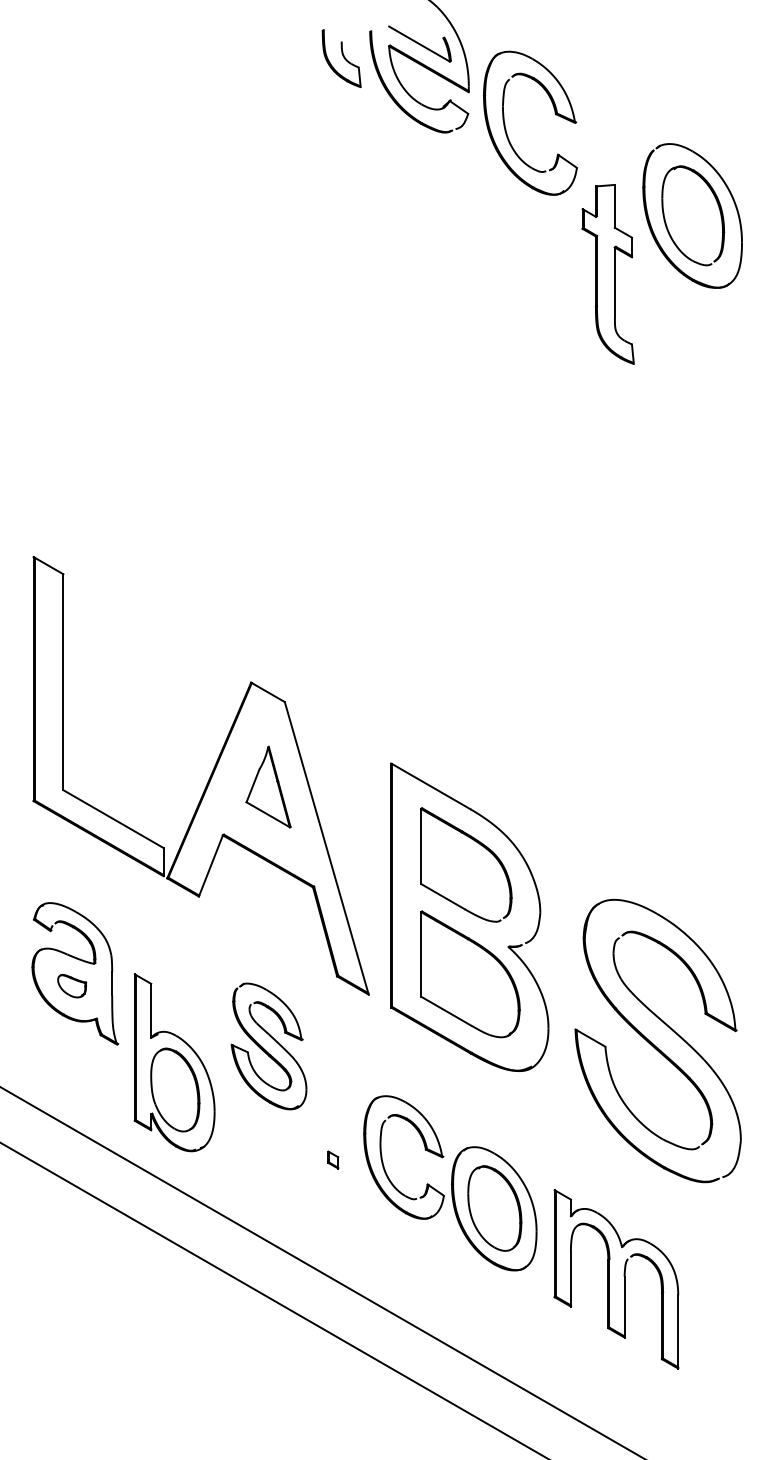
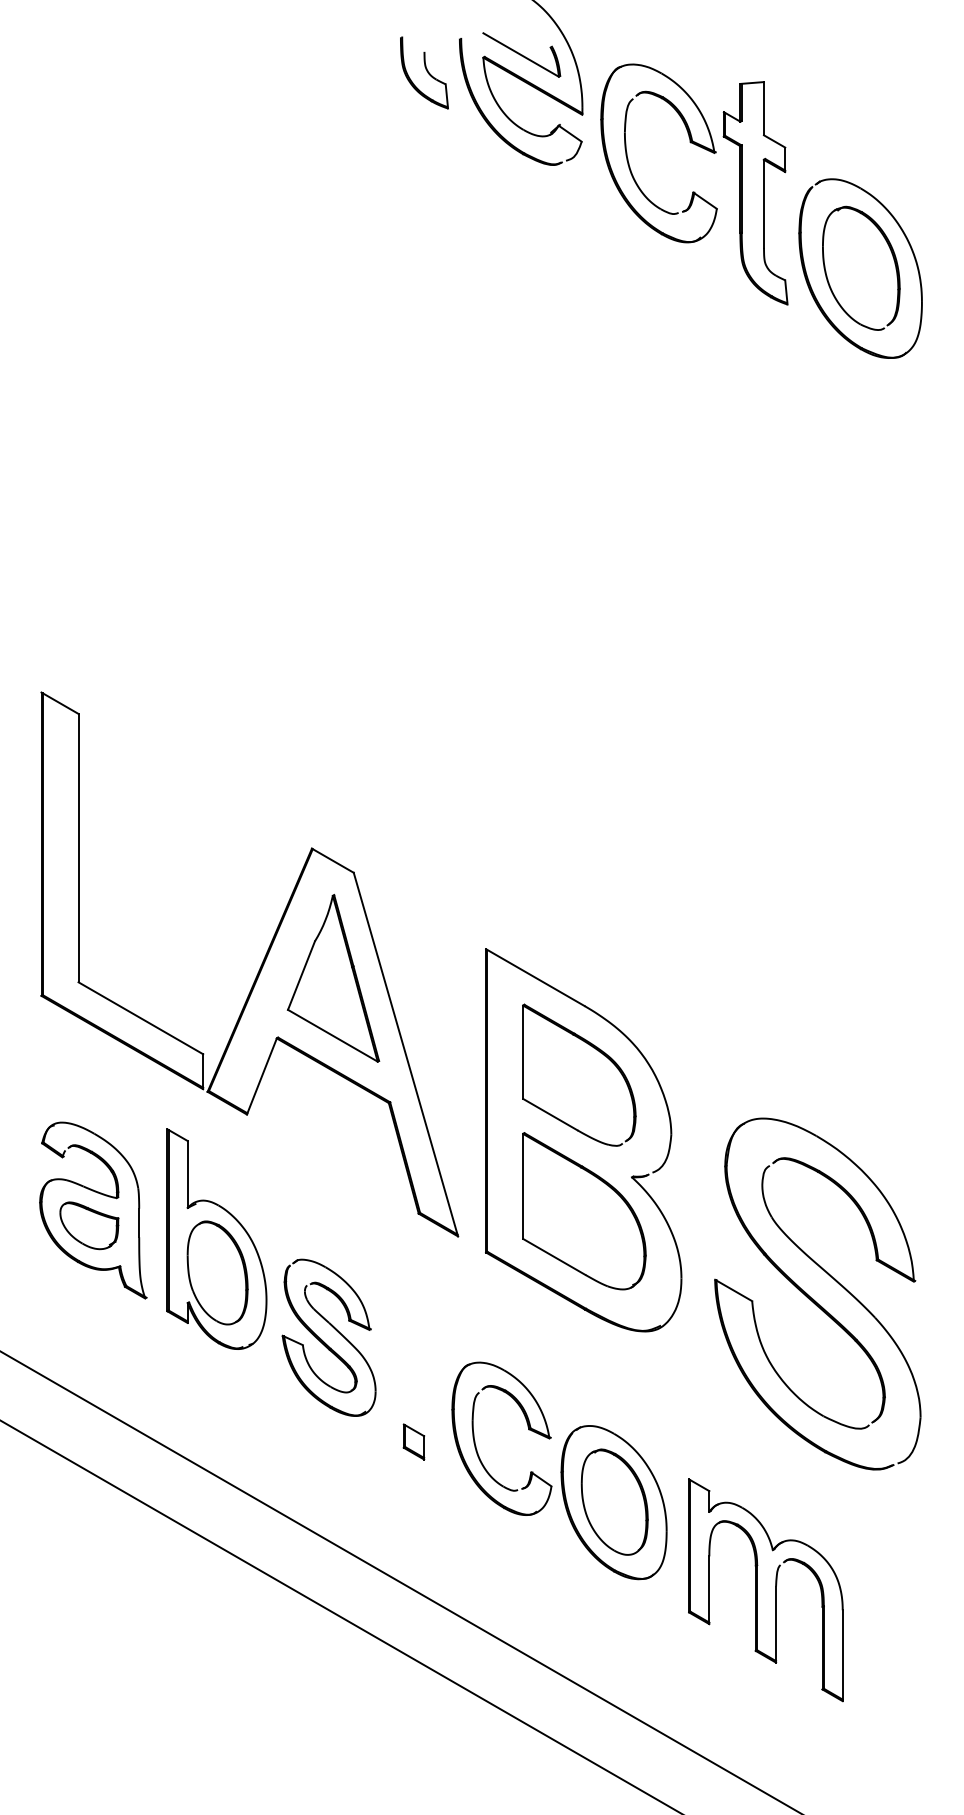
part: (608, 274) -> (755, 193), moved
part: (268, 787) -> (333, 978), size x1.67
part: (72, 985) -> (89, 1225), size x1.67
part: (268, 1046) -> (328, 1337), moved
part: (174, 1062) -> (216, 1238), moved
part: (332, 1159) -> (413, 1441), size x1.67

